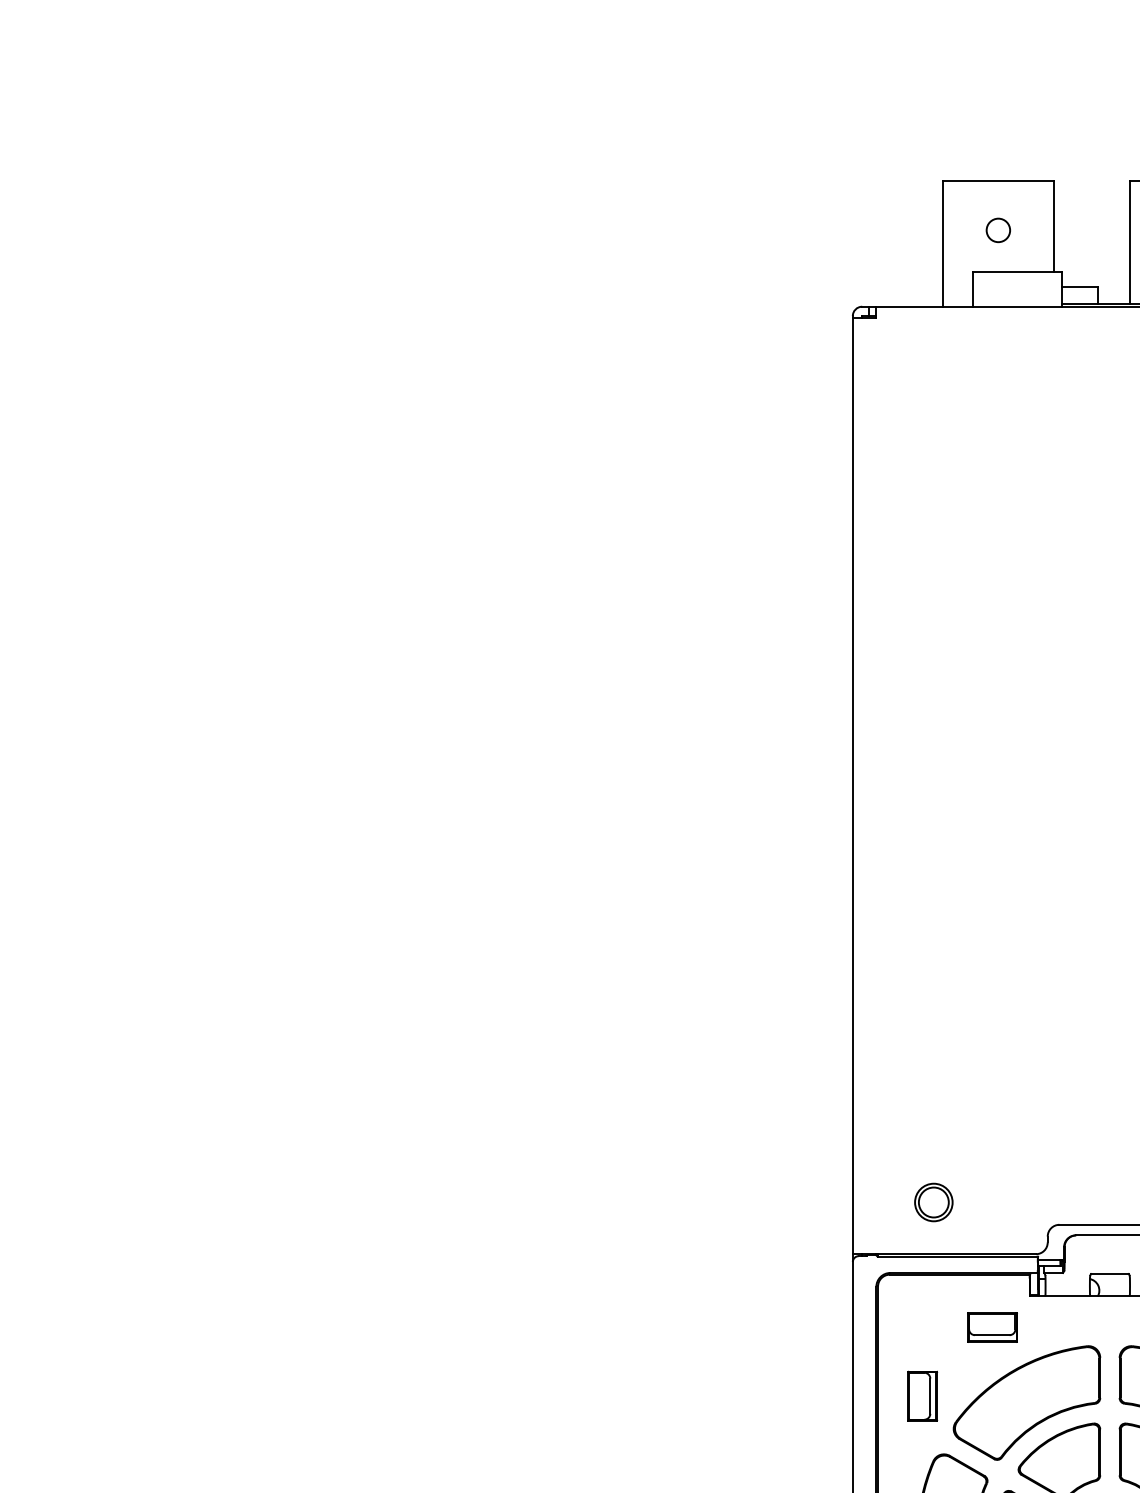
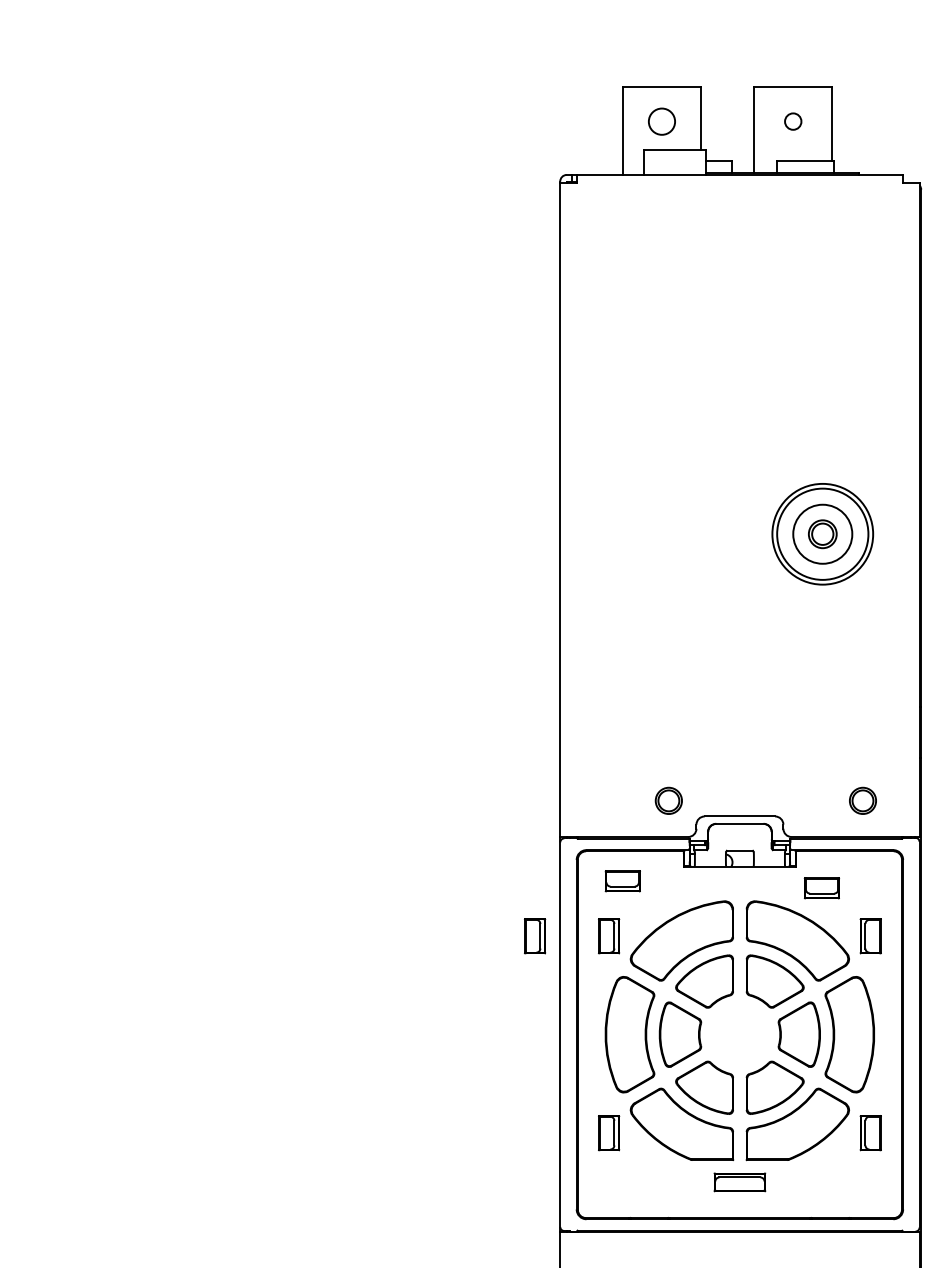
circle: (997, 230) -> (661, 121), size x1.6
part: (933, 1201) -> (668, 800), moved
part: (991, 1327) -> (622, 881), moved
part: (817, 1396) -> (535, 936), added

